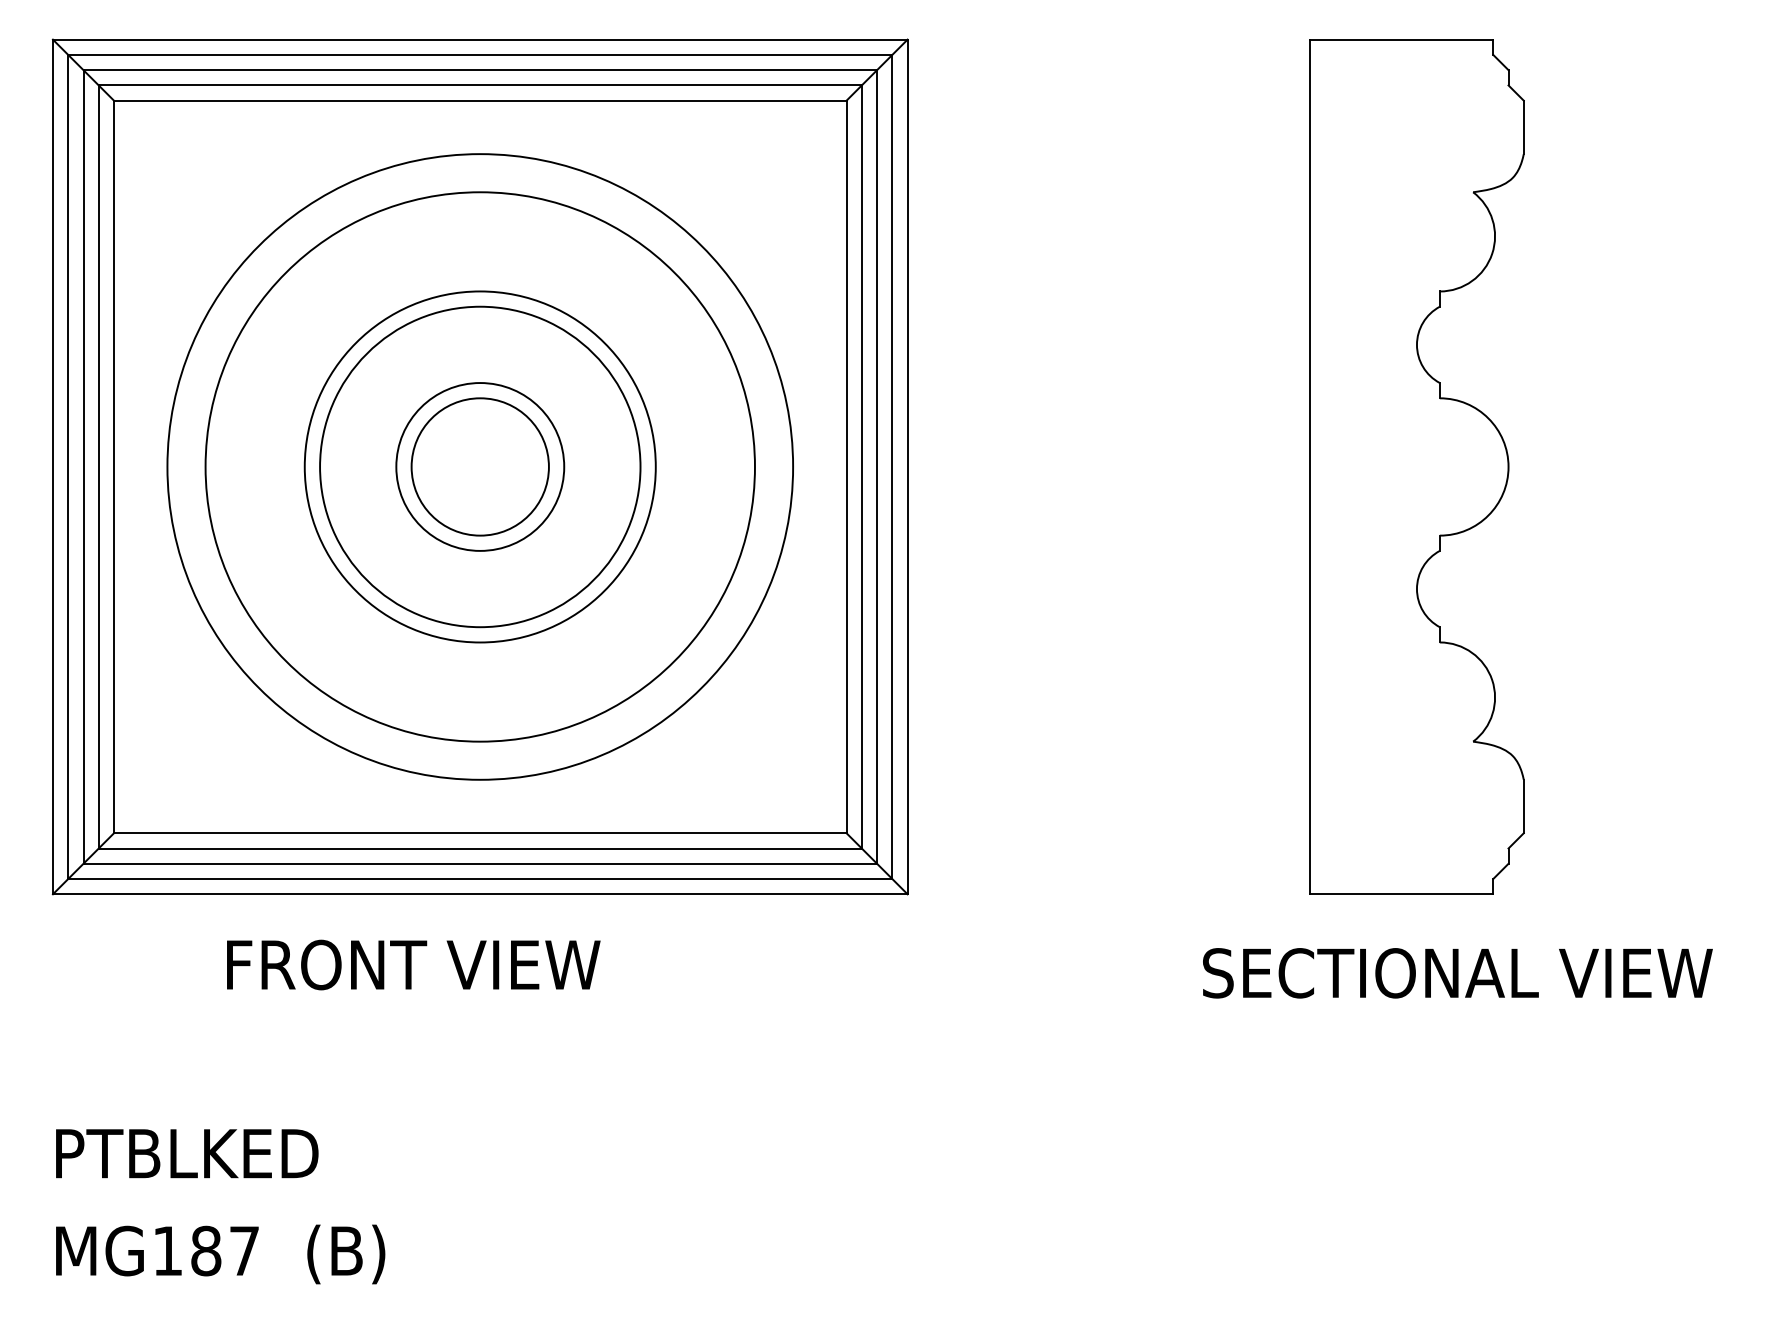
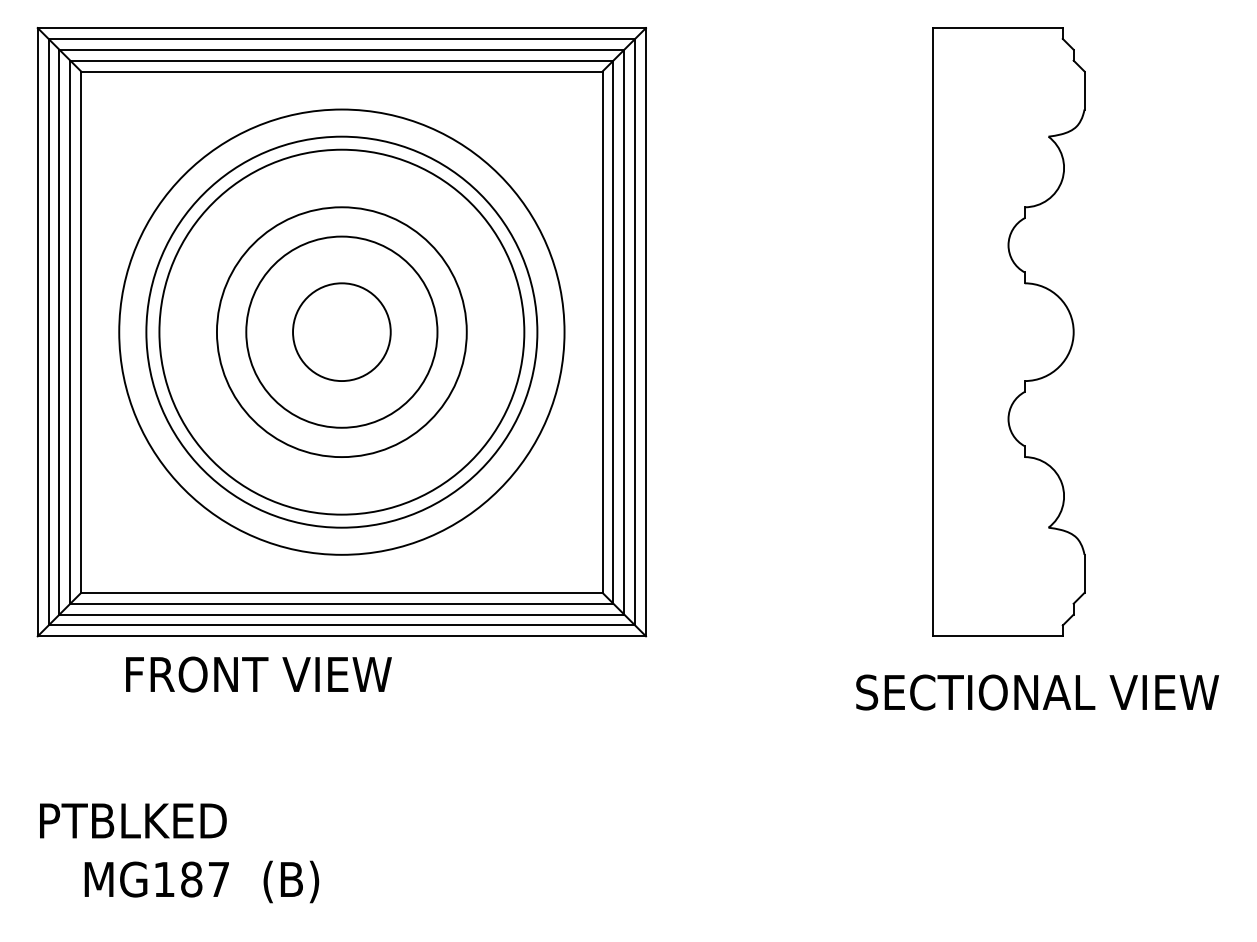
circle: (480, 466) -> (342, 331), size x1.6
circle: (480, 466) -> (342, 331), size x1.6
text: (413, 964) -> (258, 674), moved
text: (220, 1254) -> (201, 882), moved

